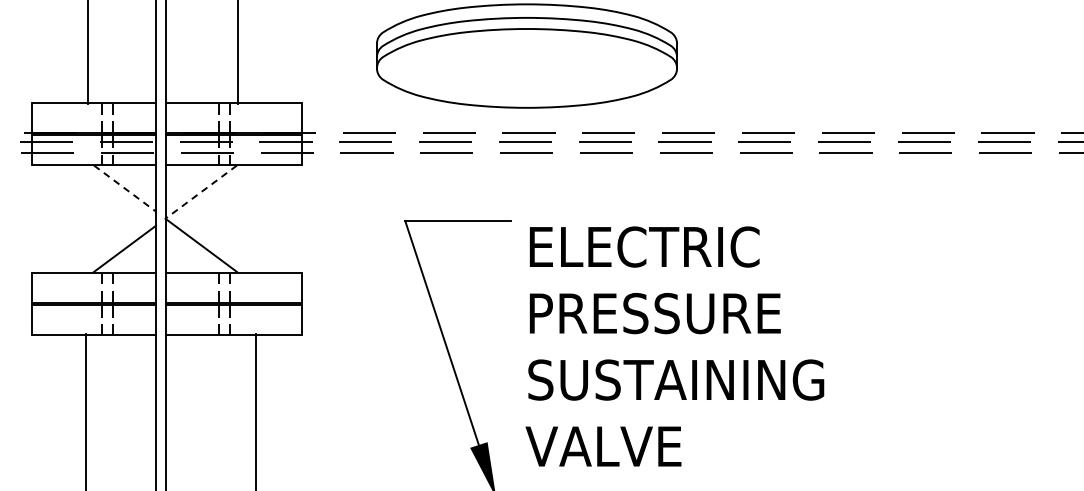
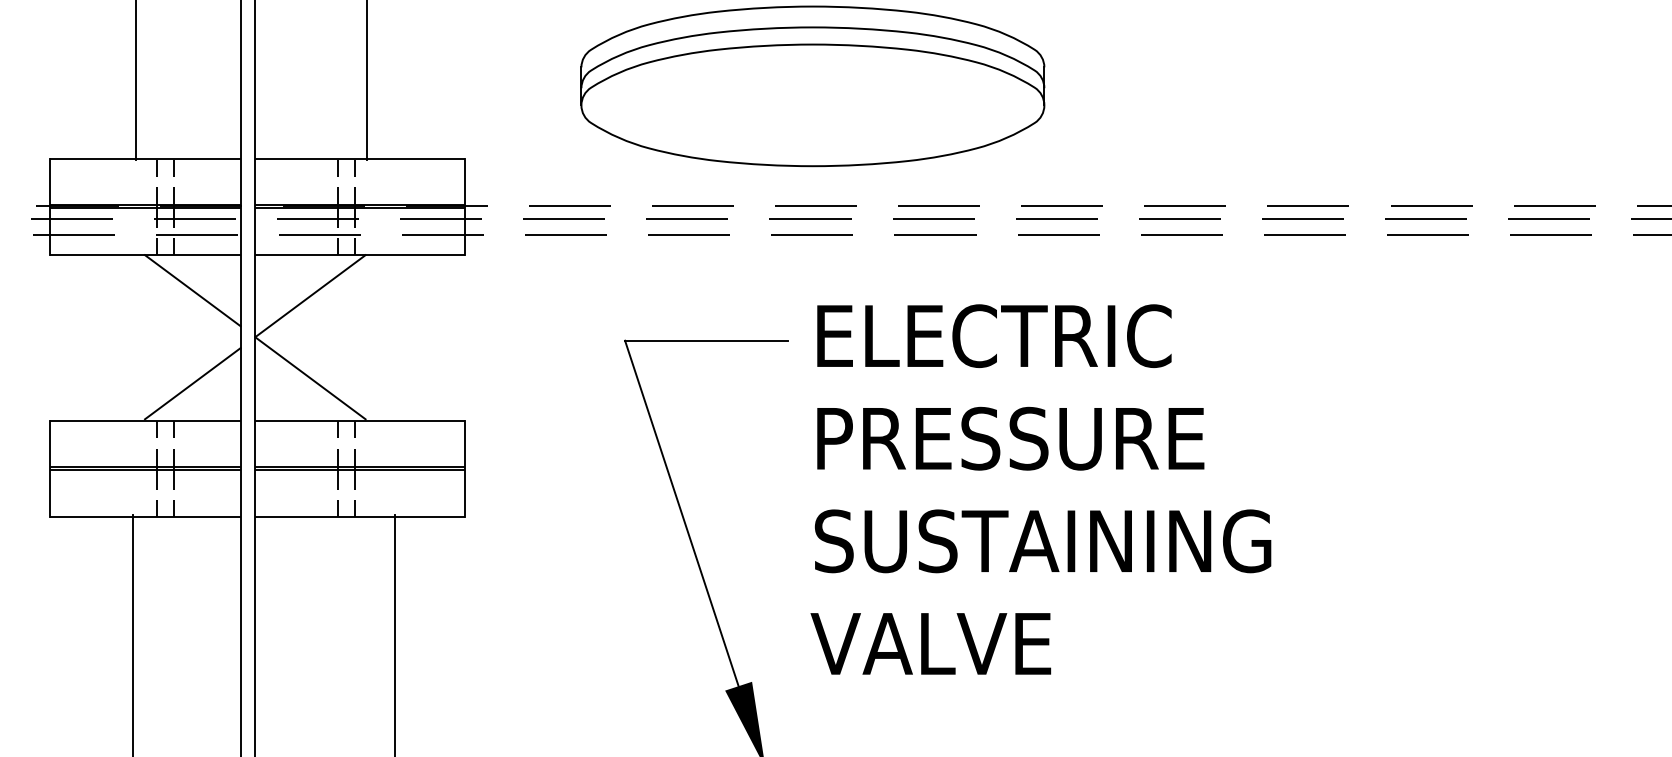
line: (124, 188) -> (192, 290), dashed -> solid
line: (201, 192) -> (310, 296), dashed -> solid
text: (674, 346) -> (1040, 489), moved

